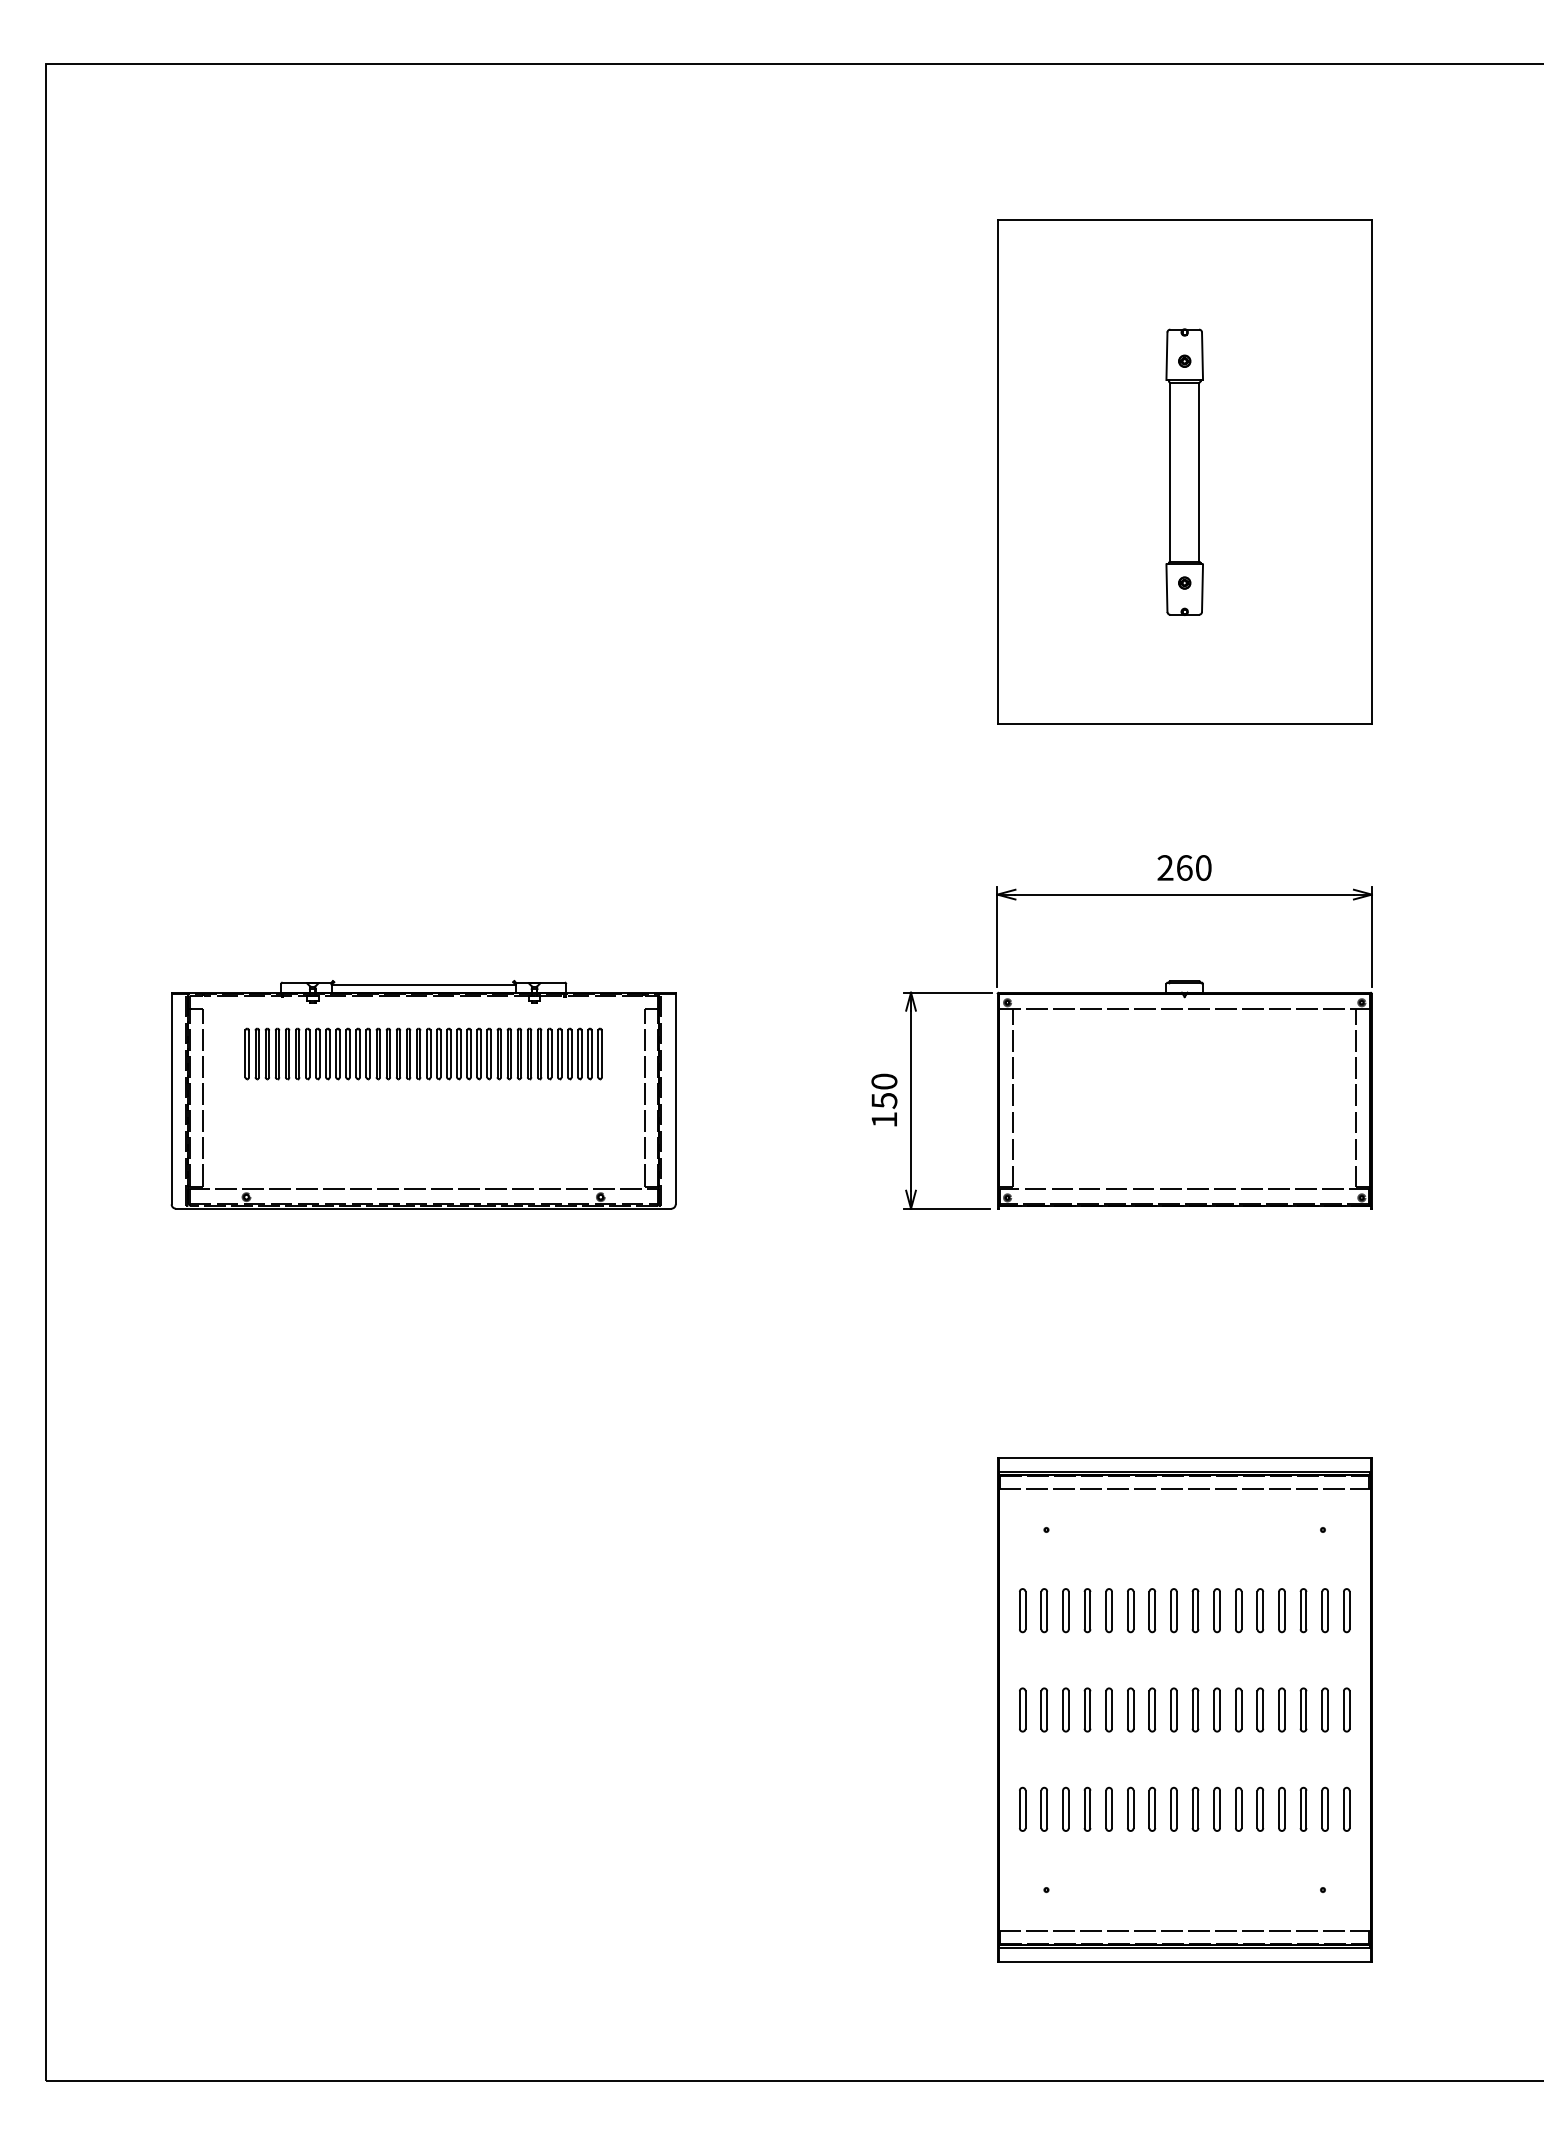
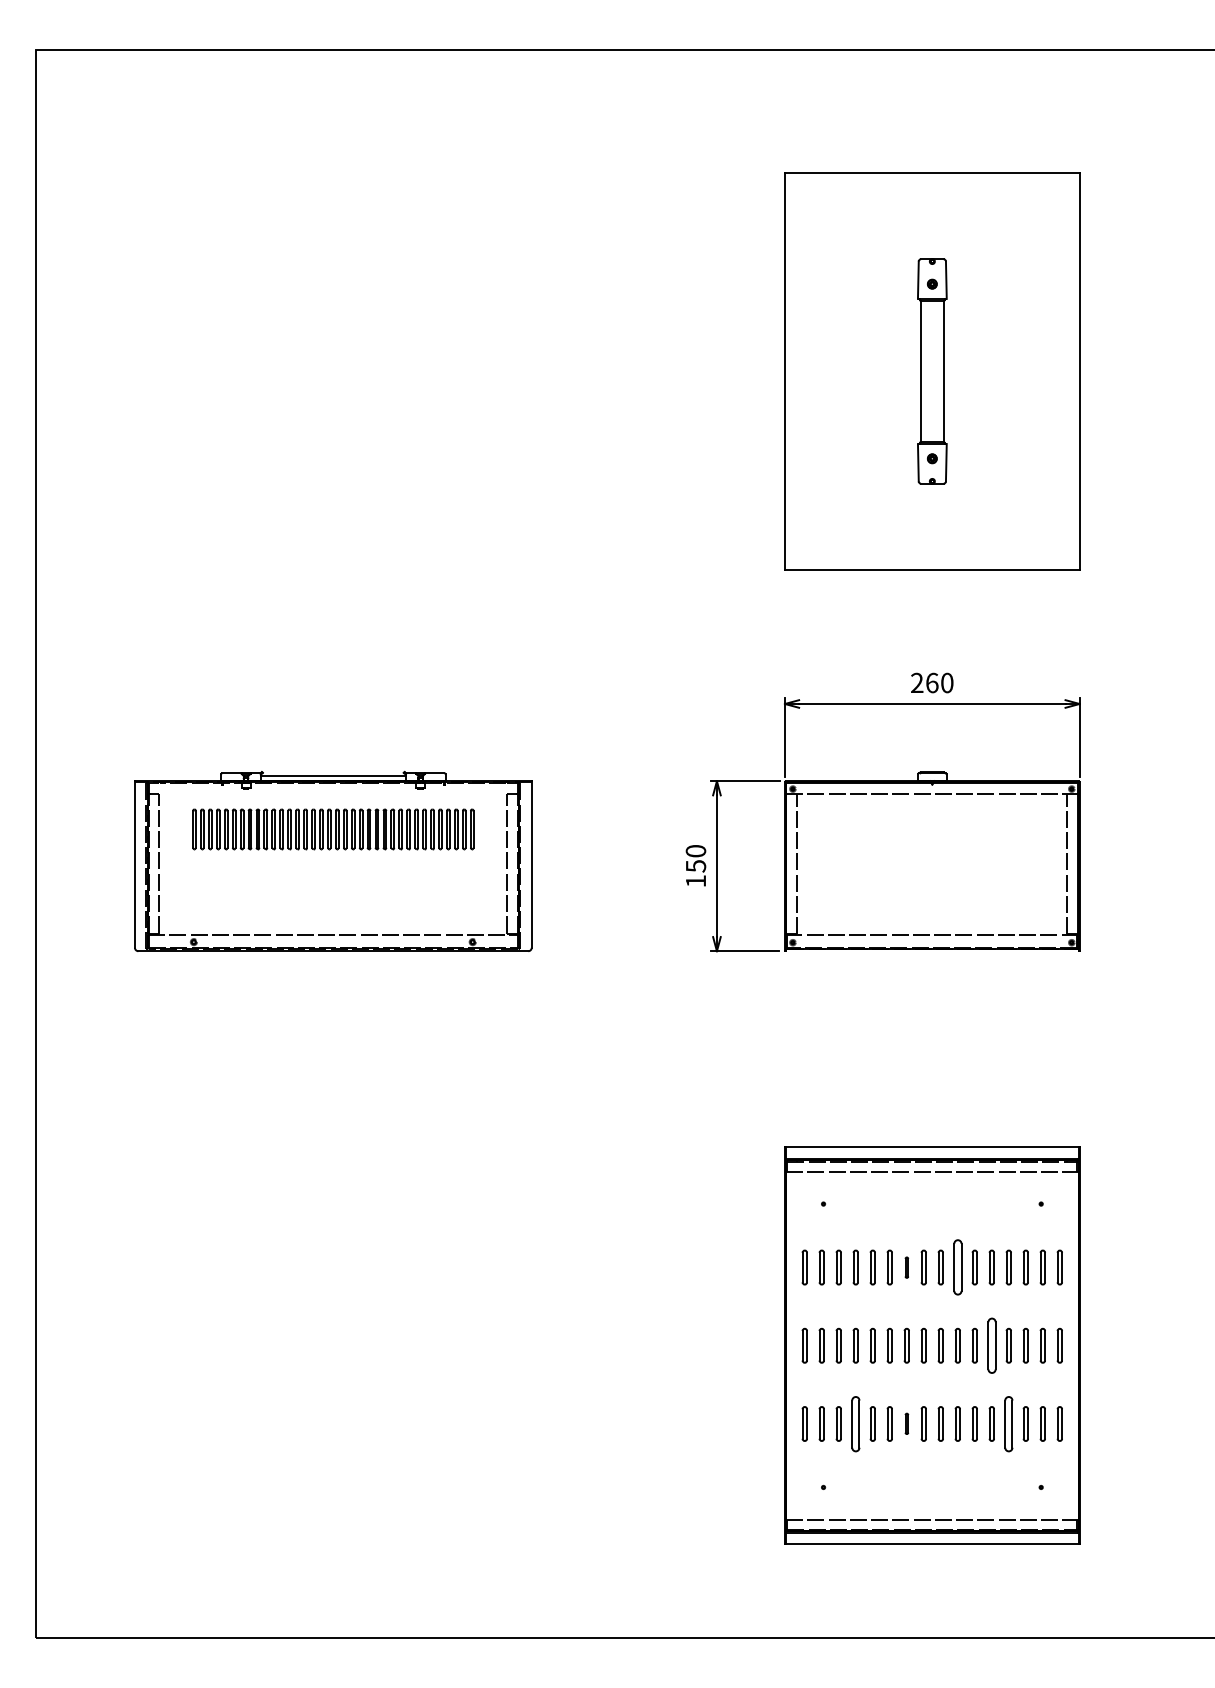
part: (1152, 1610) -> (906, 1267), size x0.6
part: (1216, 1610) -> (957, 1267), size x1.6
part: (1259, 1709) -> (991, 1345), size x1.6
part: (1087, 1808) -> (855, 1423), size x1.6
part: (1152, 1808) -> (906, 1423), size x0.6
part: (1281, 1808) -> (1008, 1423), size x1.6

